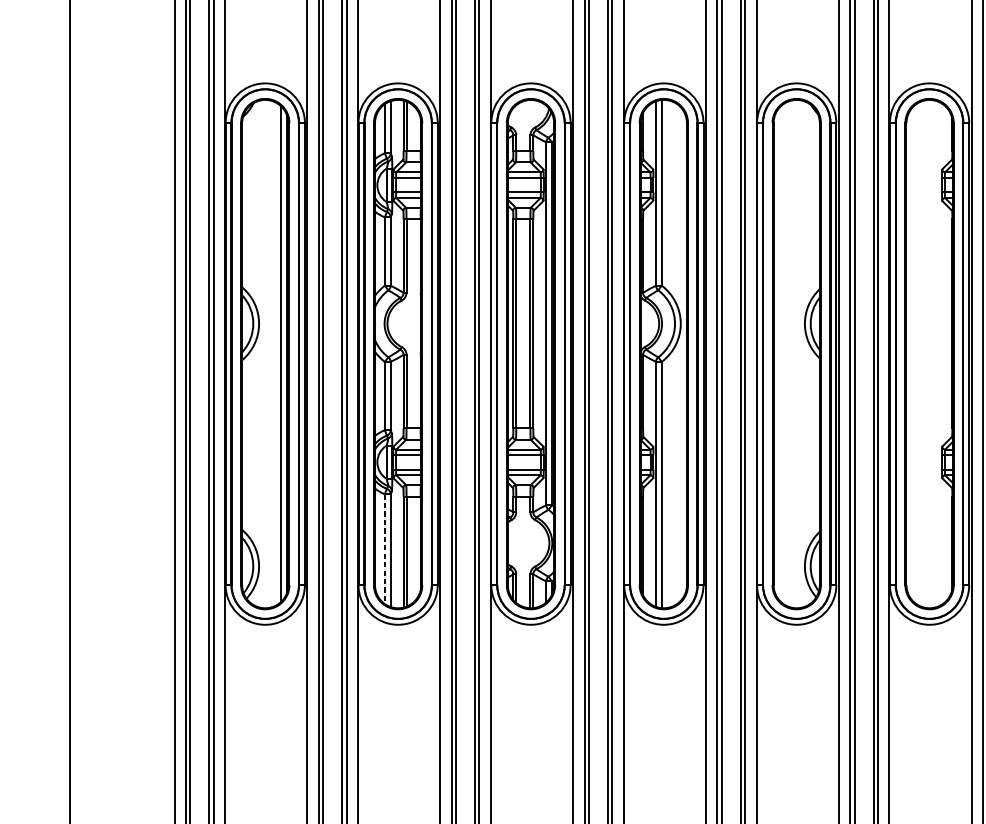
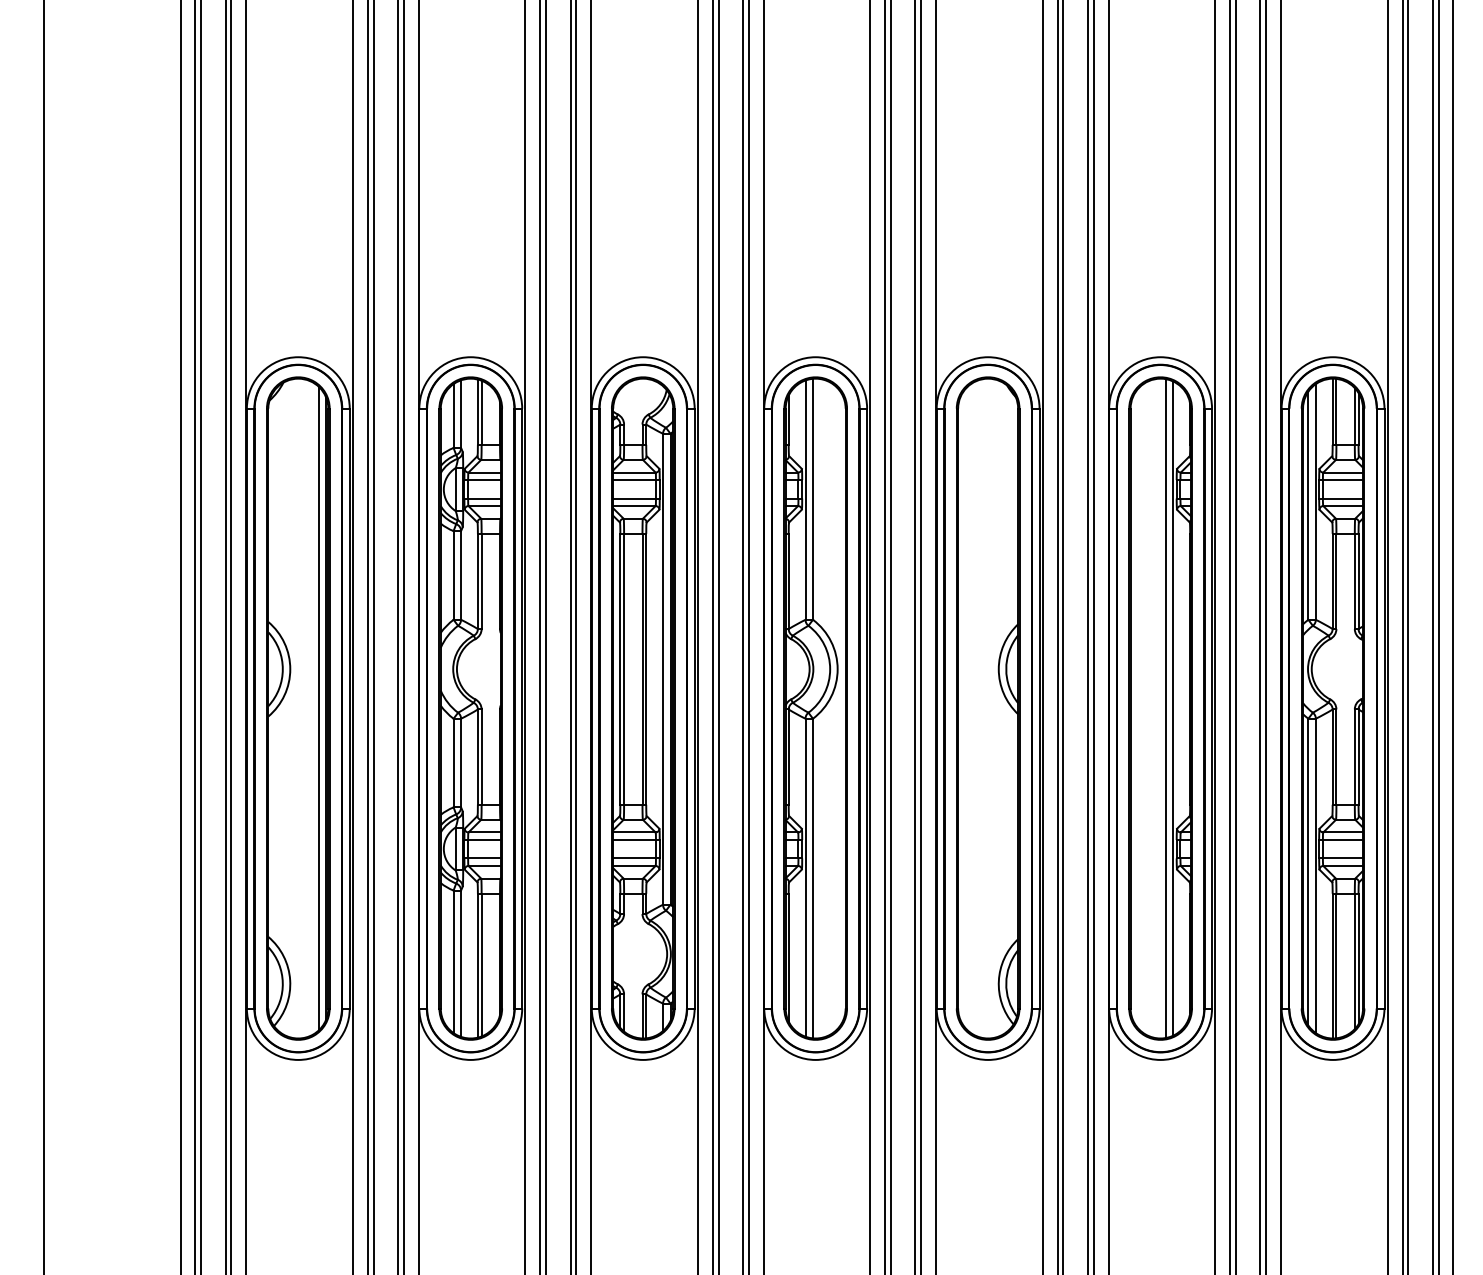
line: (933, 354) -> (1165, 708), added
line: (939, 354) -> (1173, 708), added
line: (384, 549) -> (453, 962), dashed -> solid

